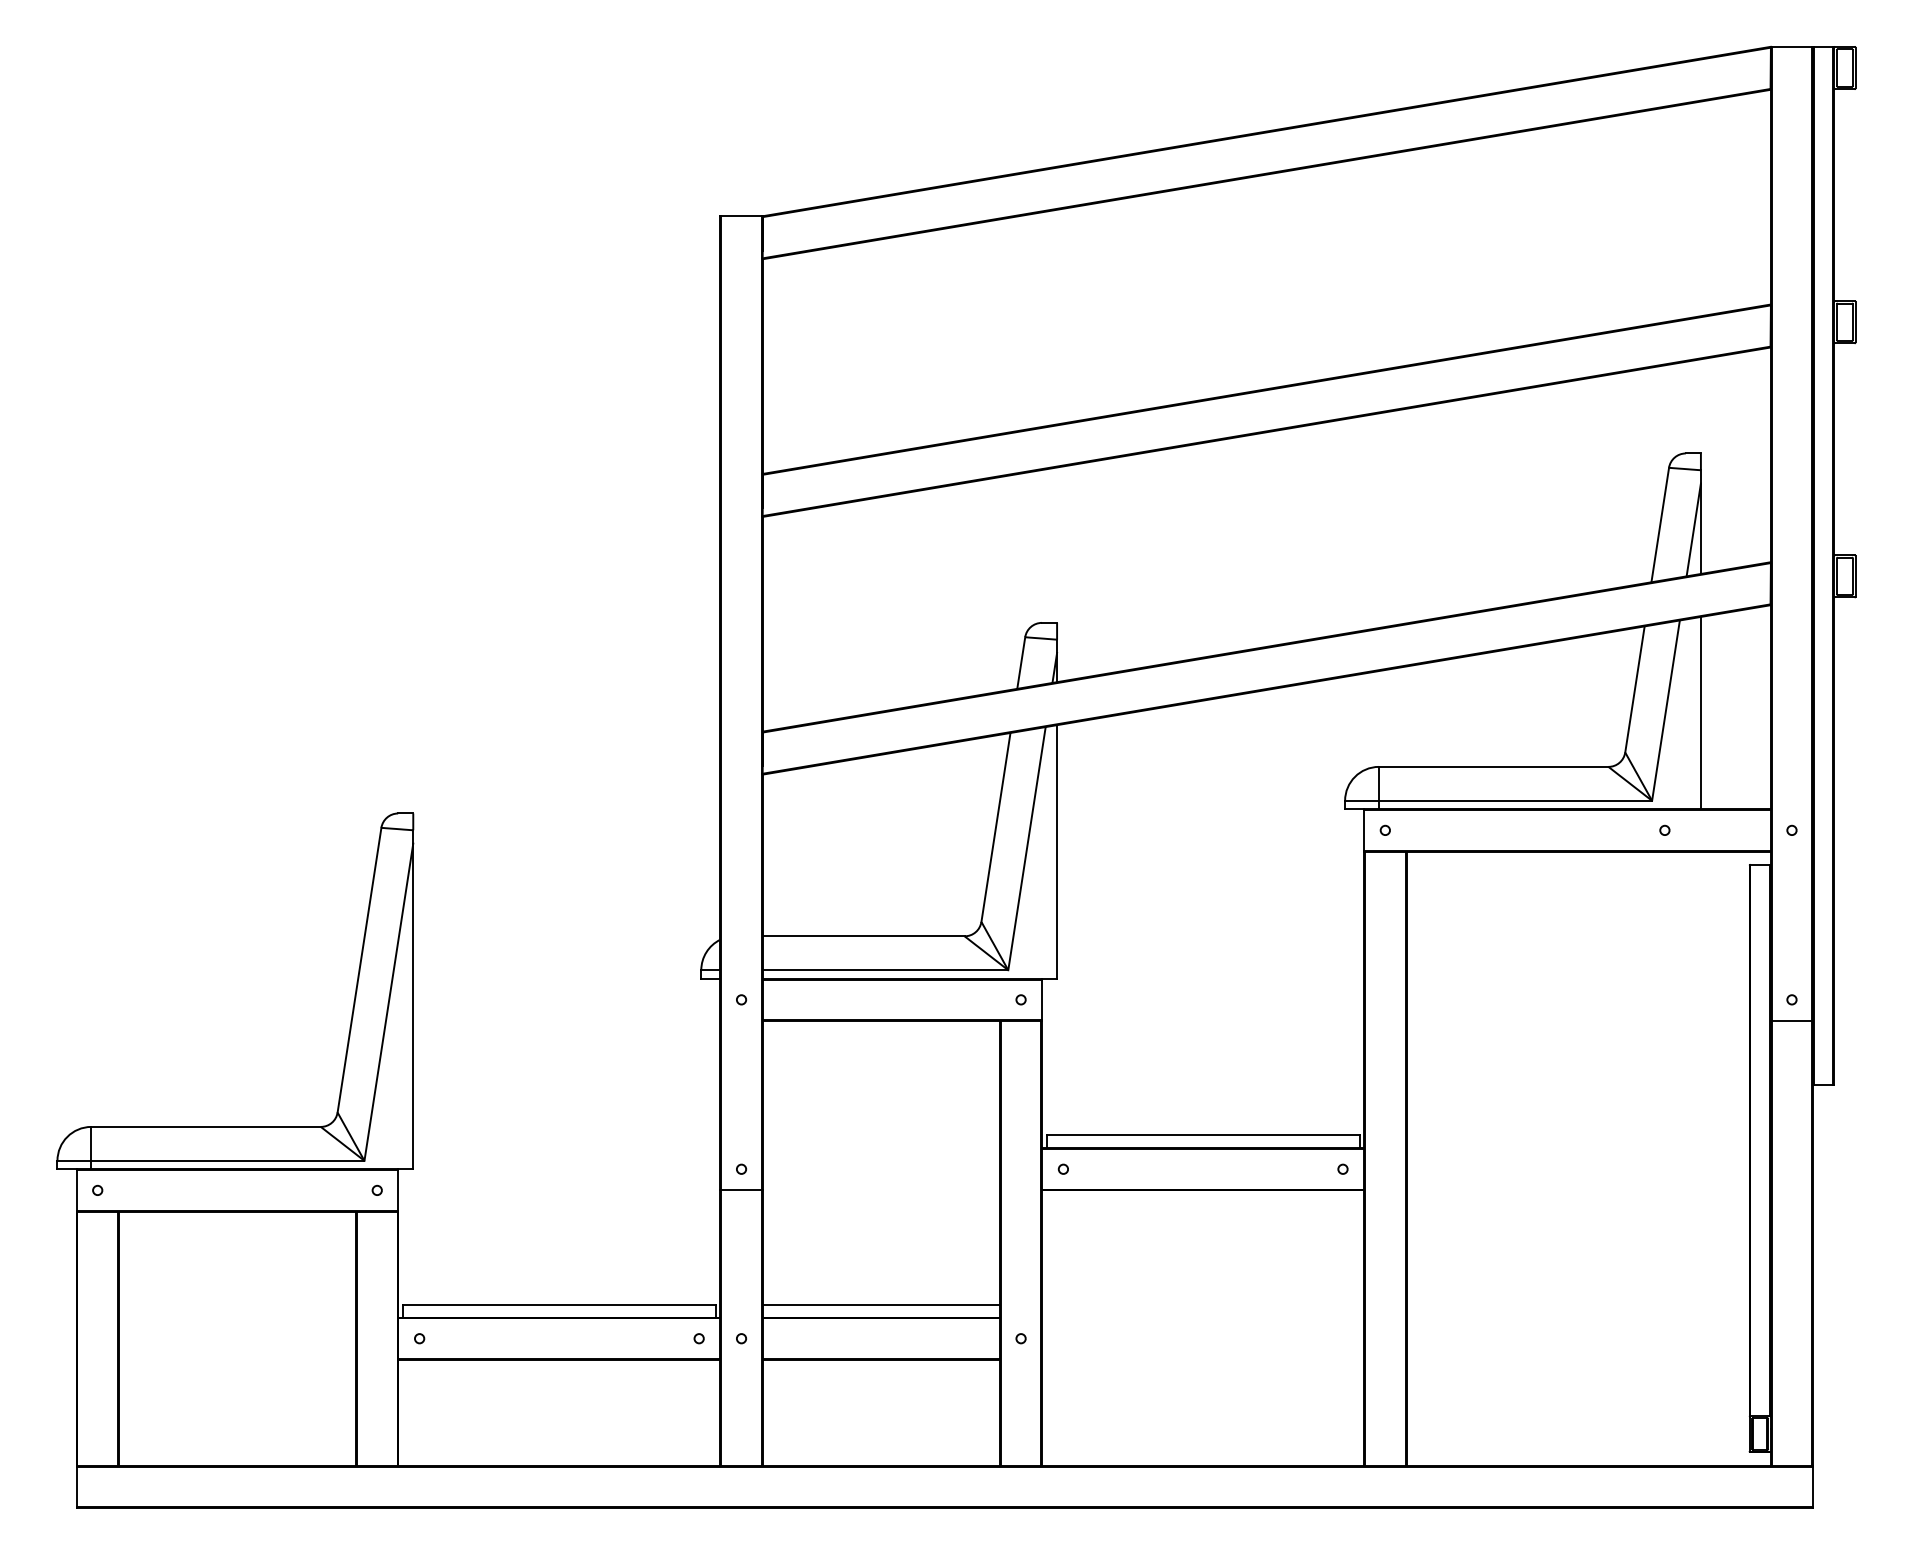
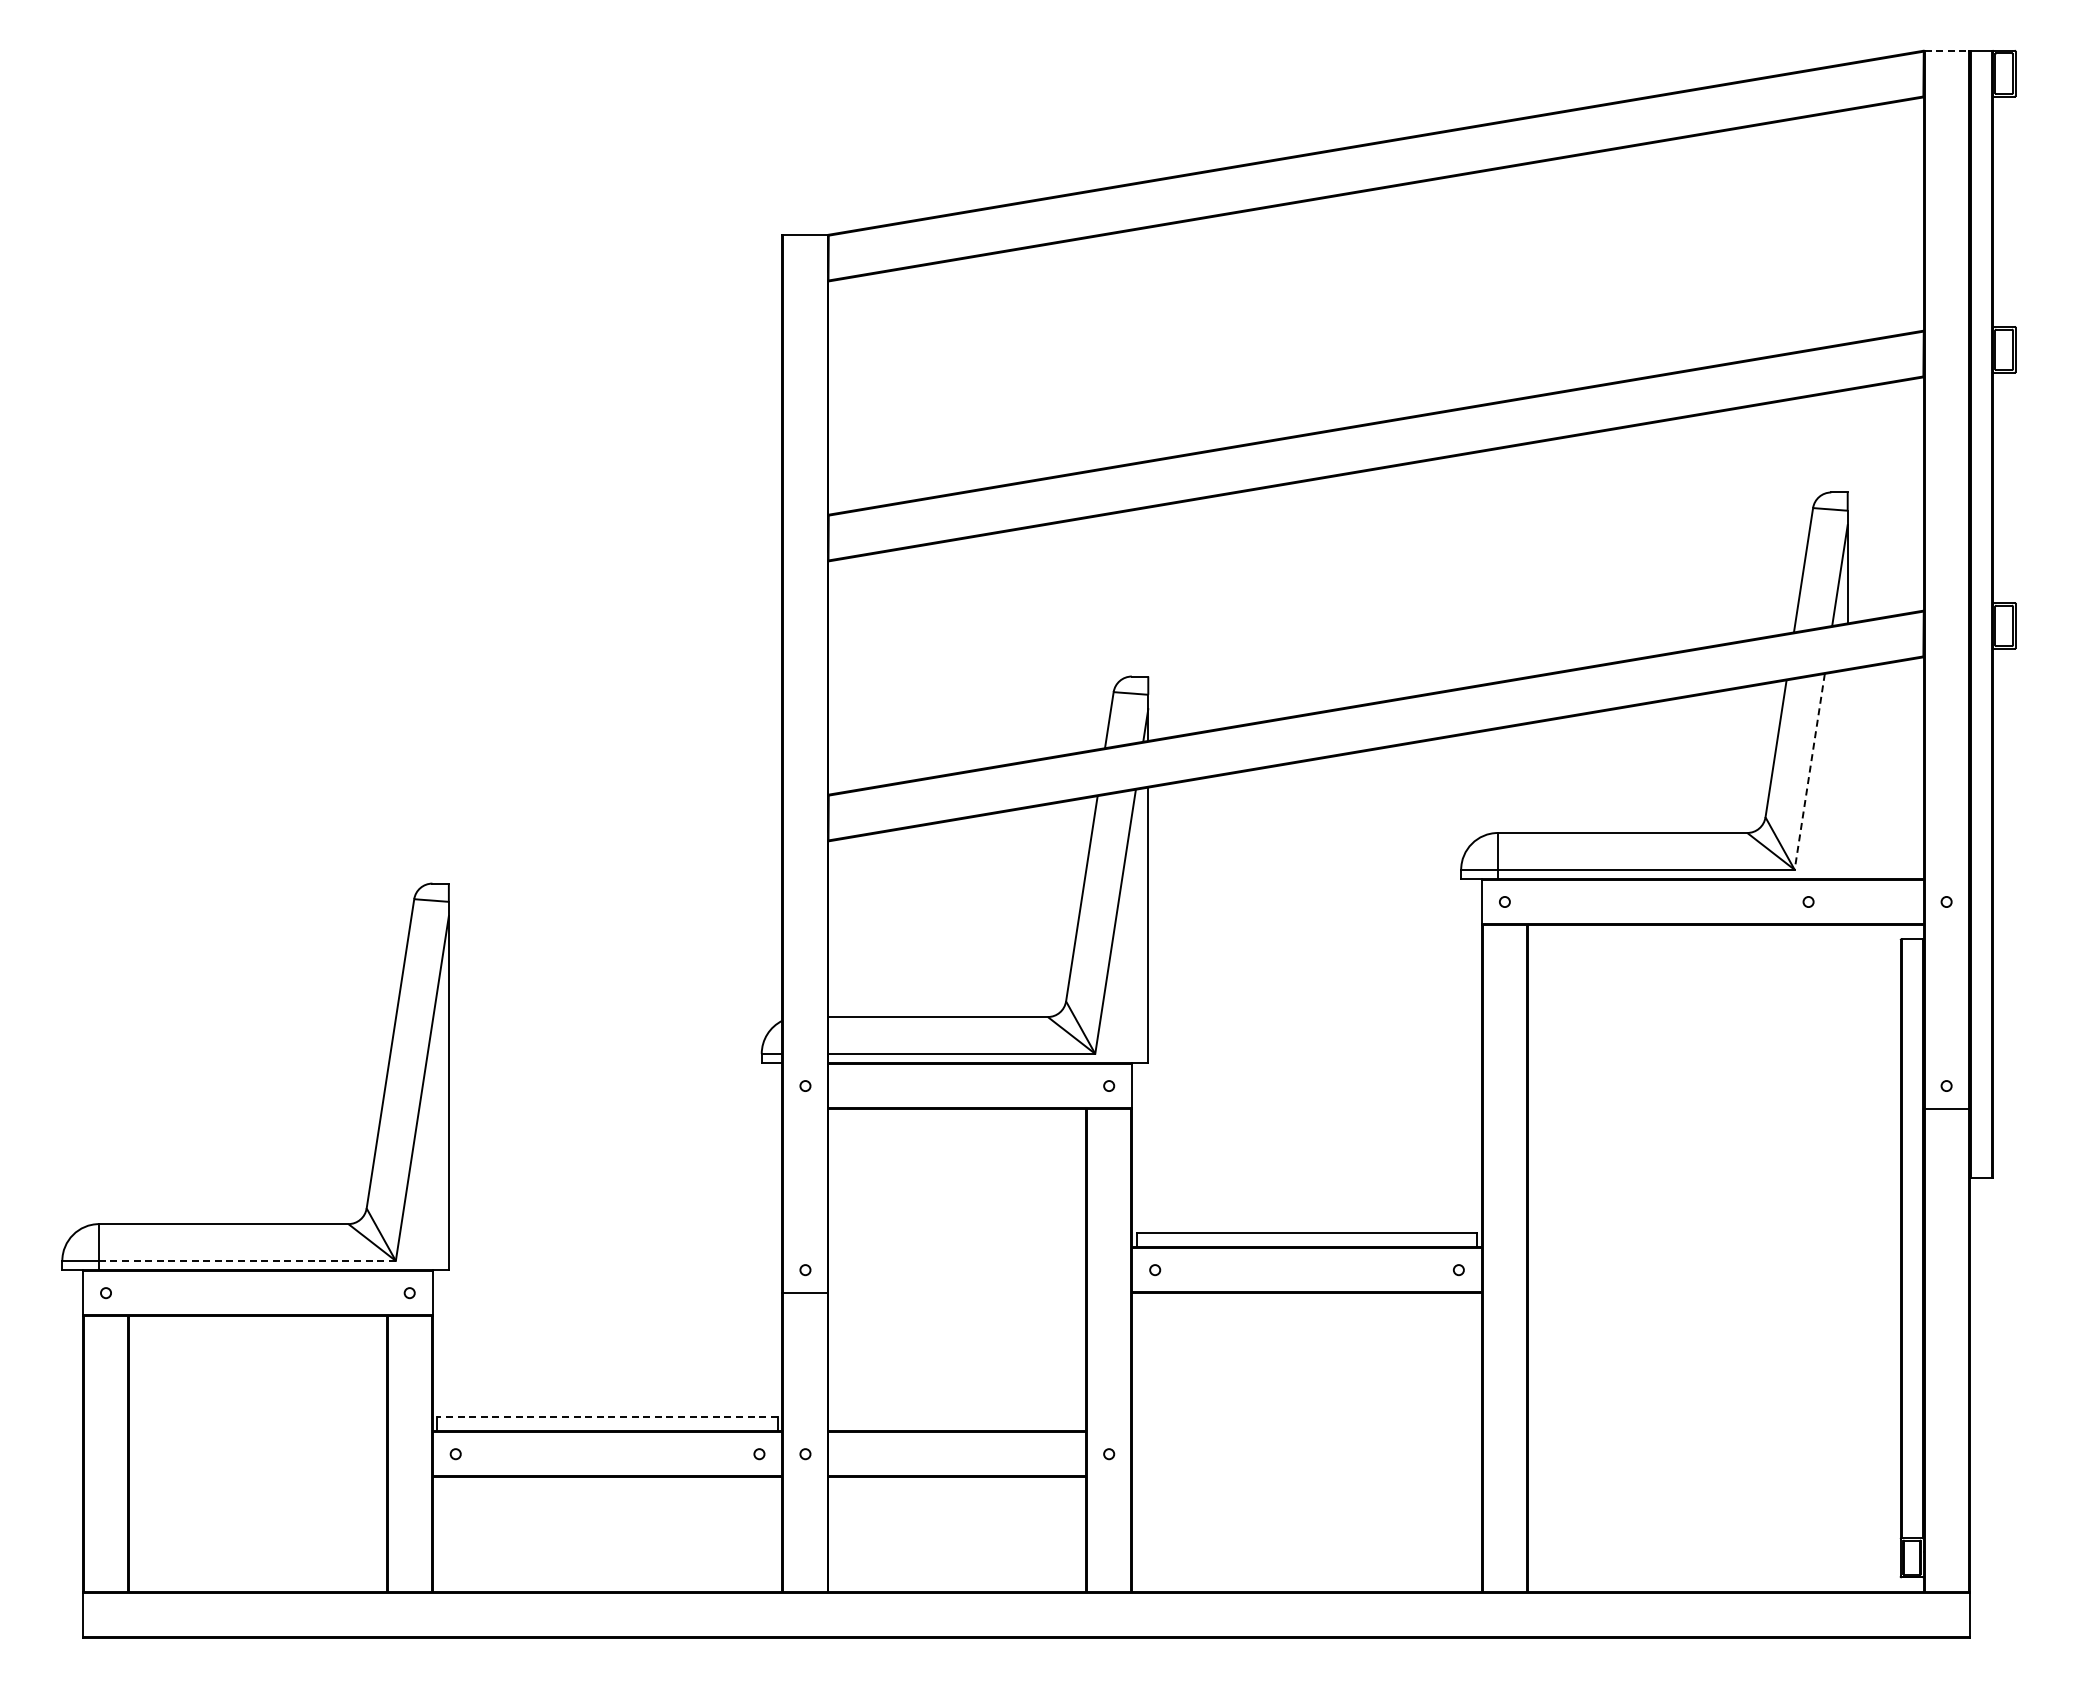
line: (1792, 46) -> (1947, 50), solid -> dashed
line: (1665, 711) -> (1809, 772), solid -> dashed
line: (1700, 713) -> (1847, 774), removed
line: (227, 1160) -> (247, 1260), solid -> dashed
line: (559, 1304) -> (607, 1417), solid -> dashed
line: (881, 1304) -> (957, 1417), removed

